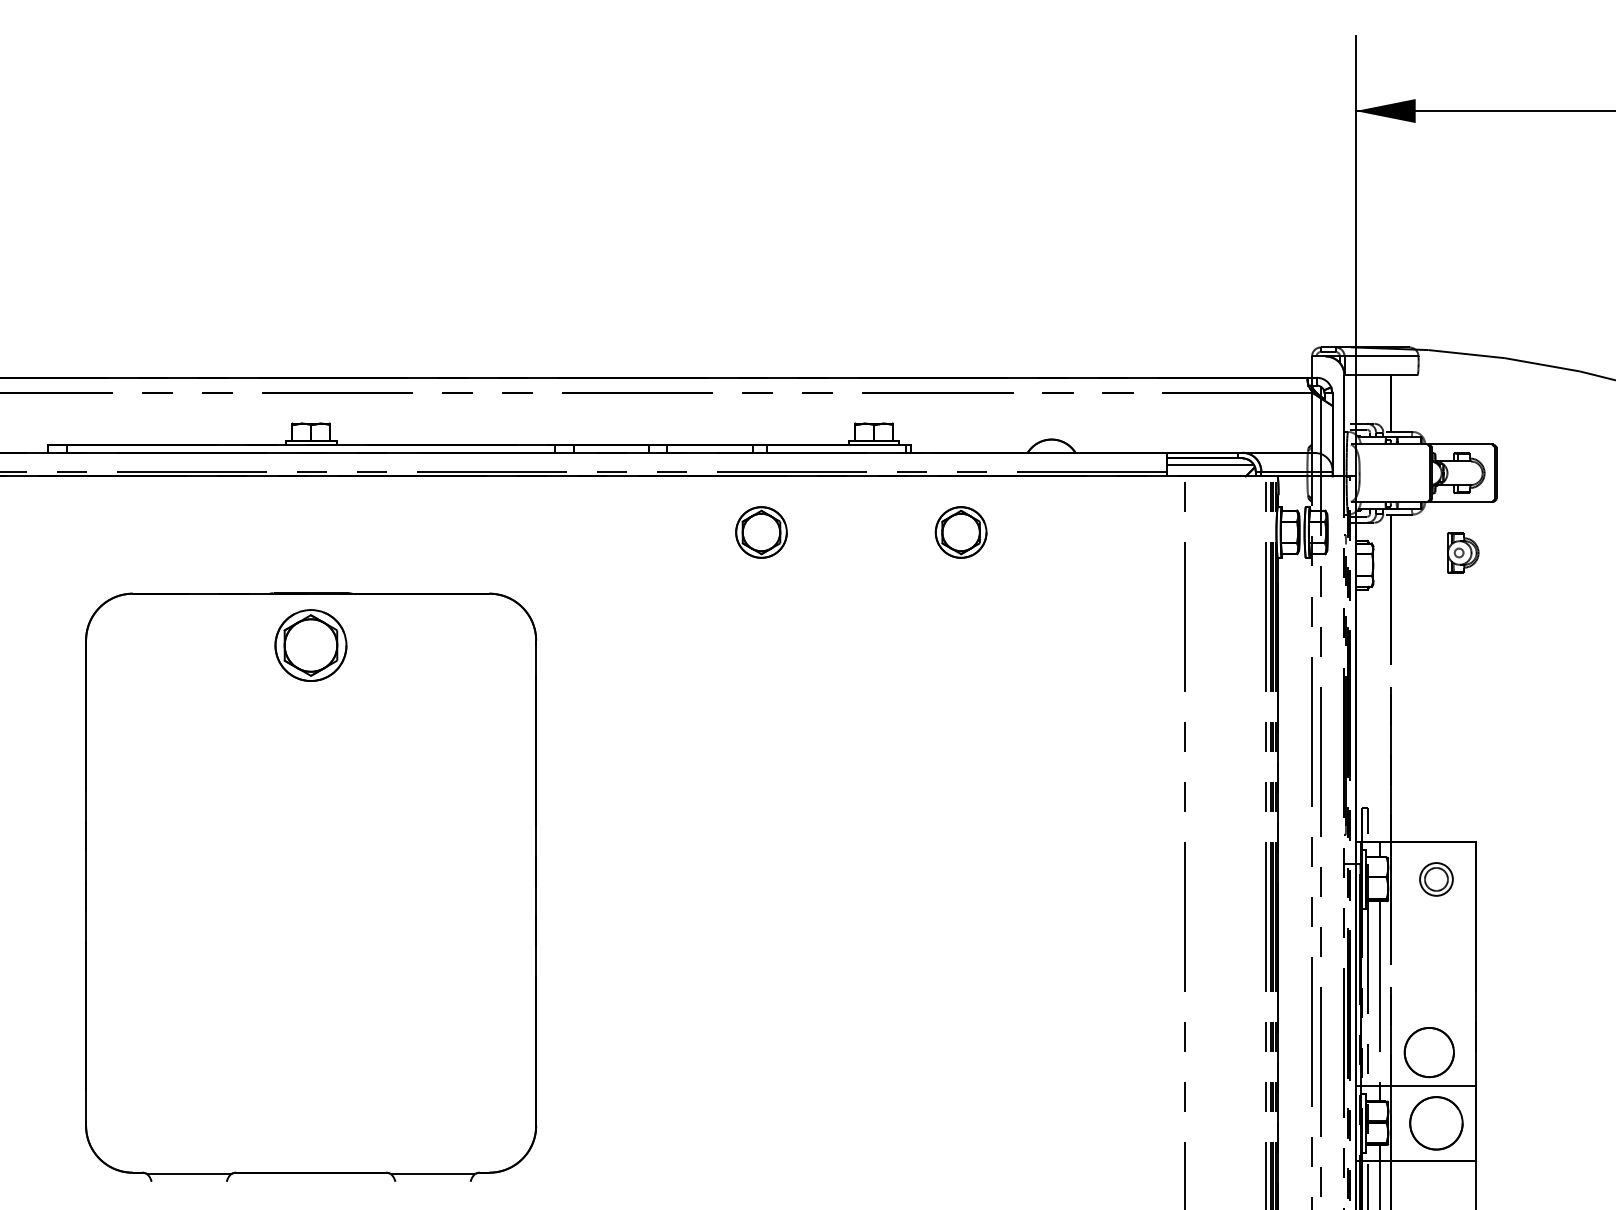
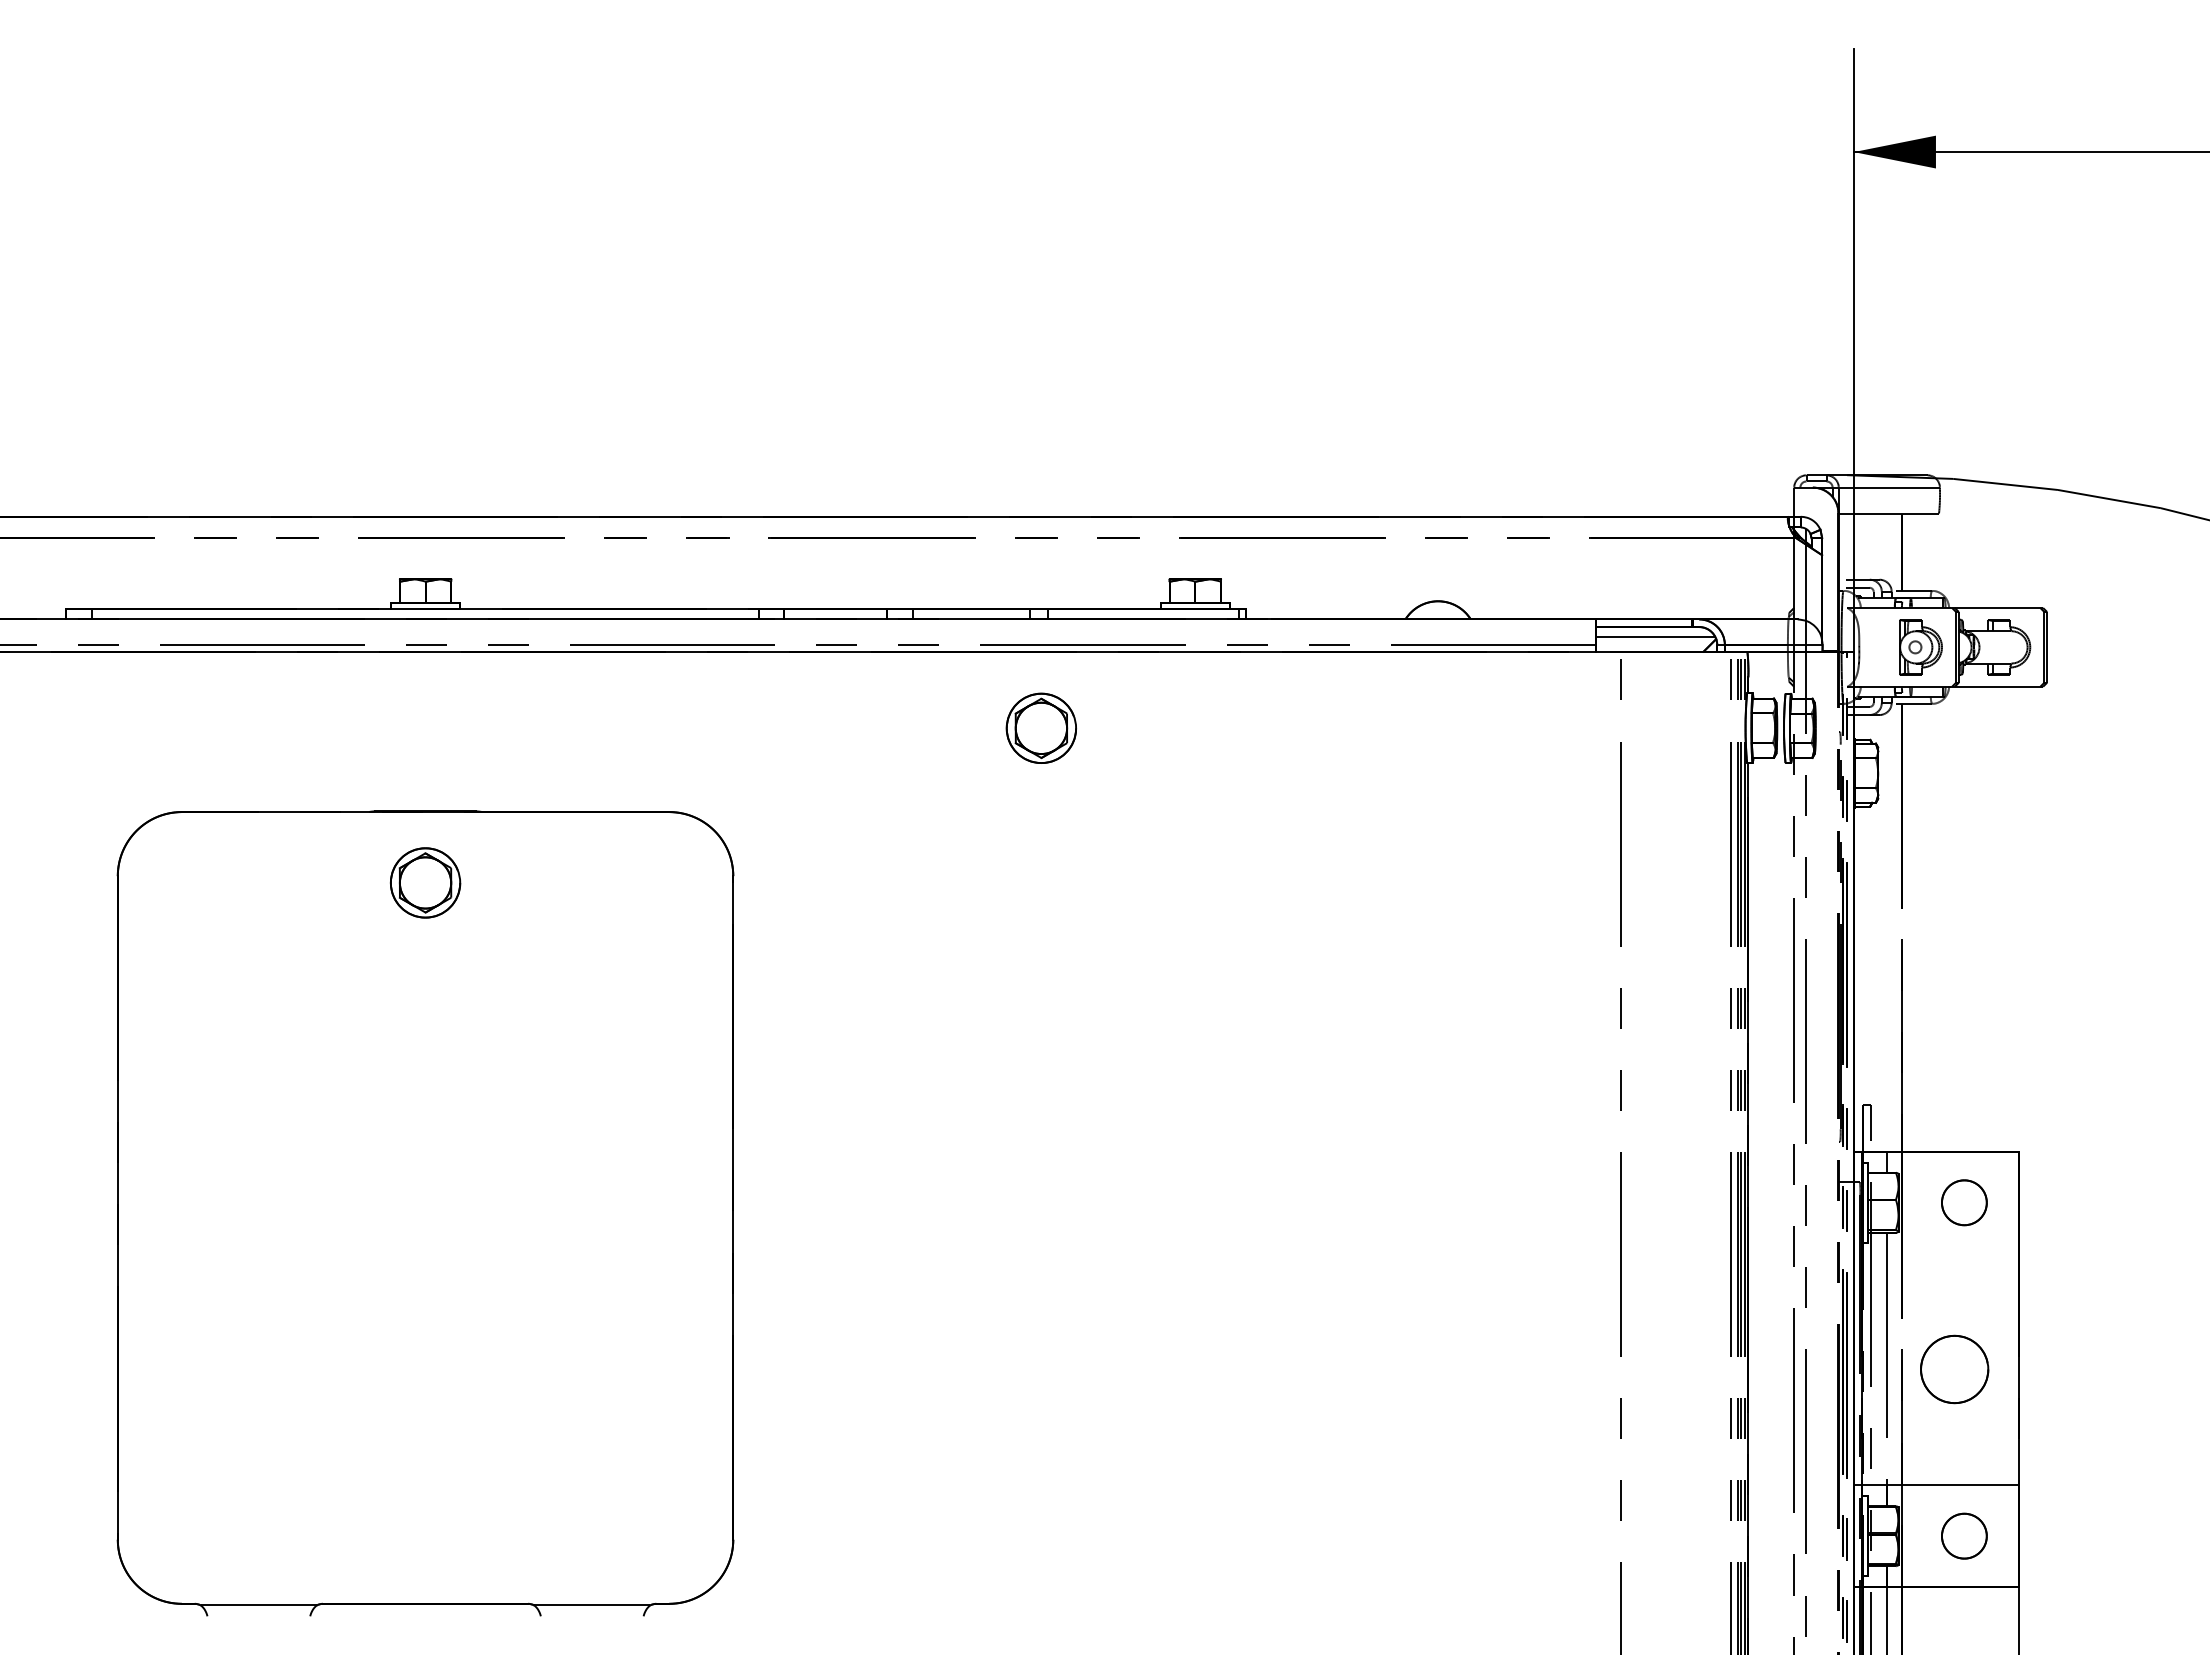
part: (960, 531) -> (1313, 727), removed
part: (1462, 553) -> (1920, 647), moved
part: (311, 645) -> (425, 882), size x0.71
circle: (1435, 879) -> (1963, 1202), size x1.43
part: (1429, 1052) -> (1954, 1369), moved
part: (1436, 1122) -> (1964, 1535), size x0.62

